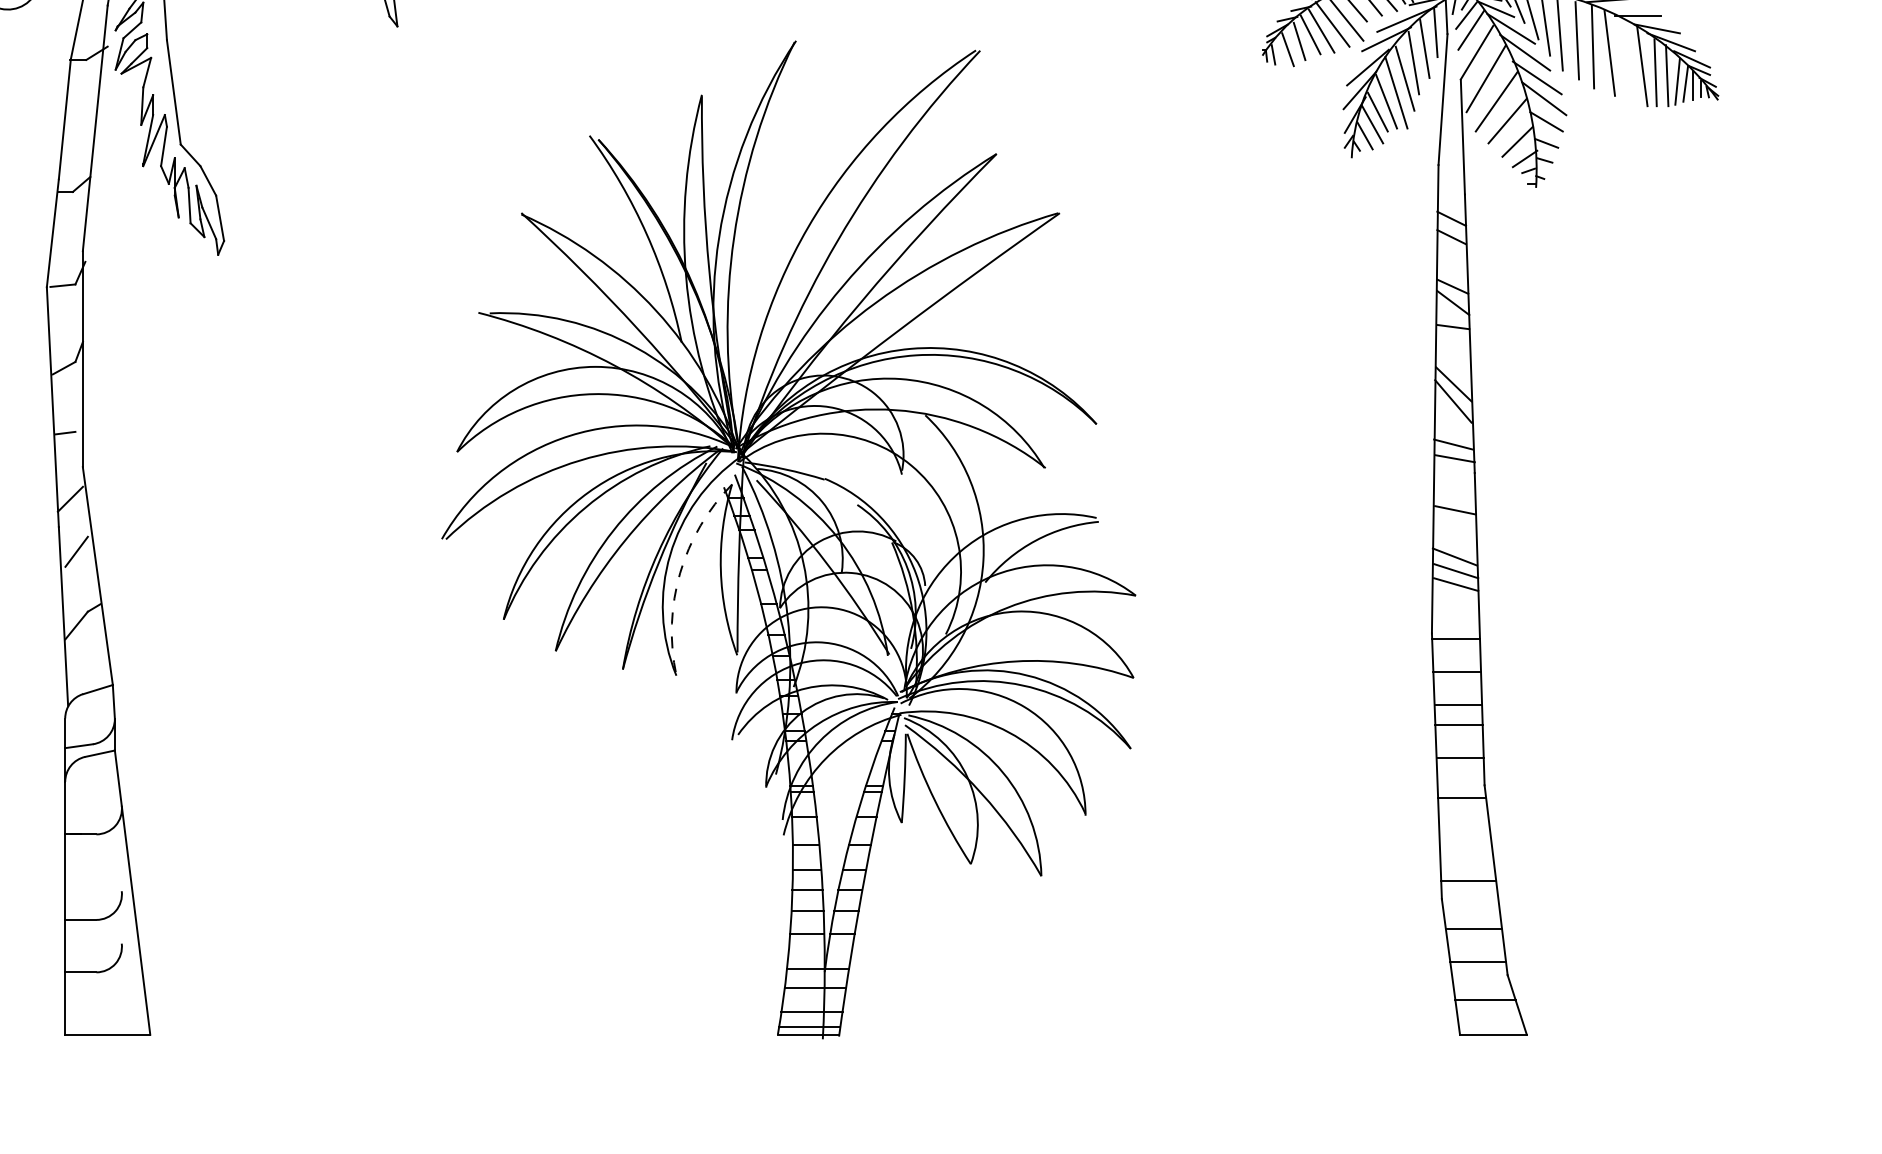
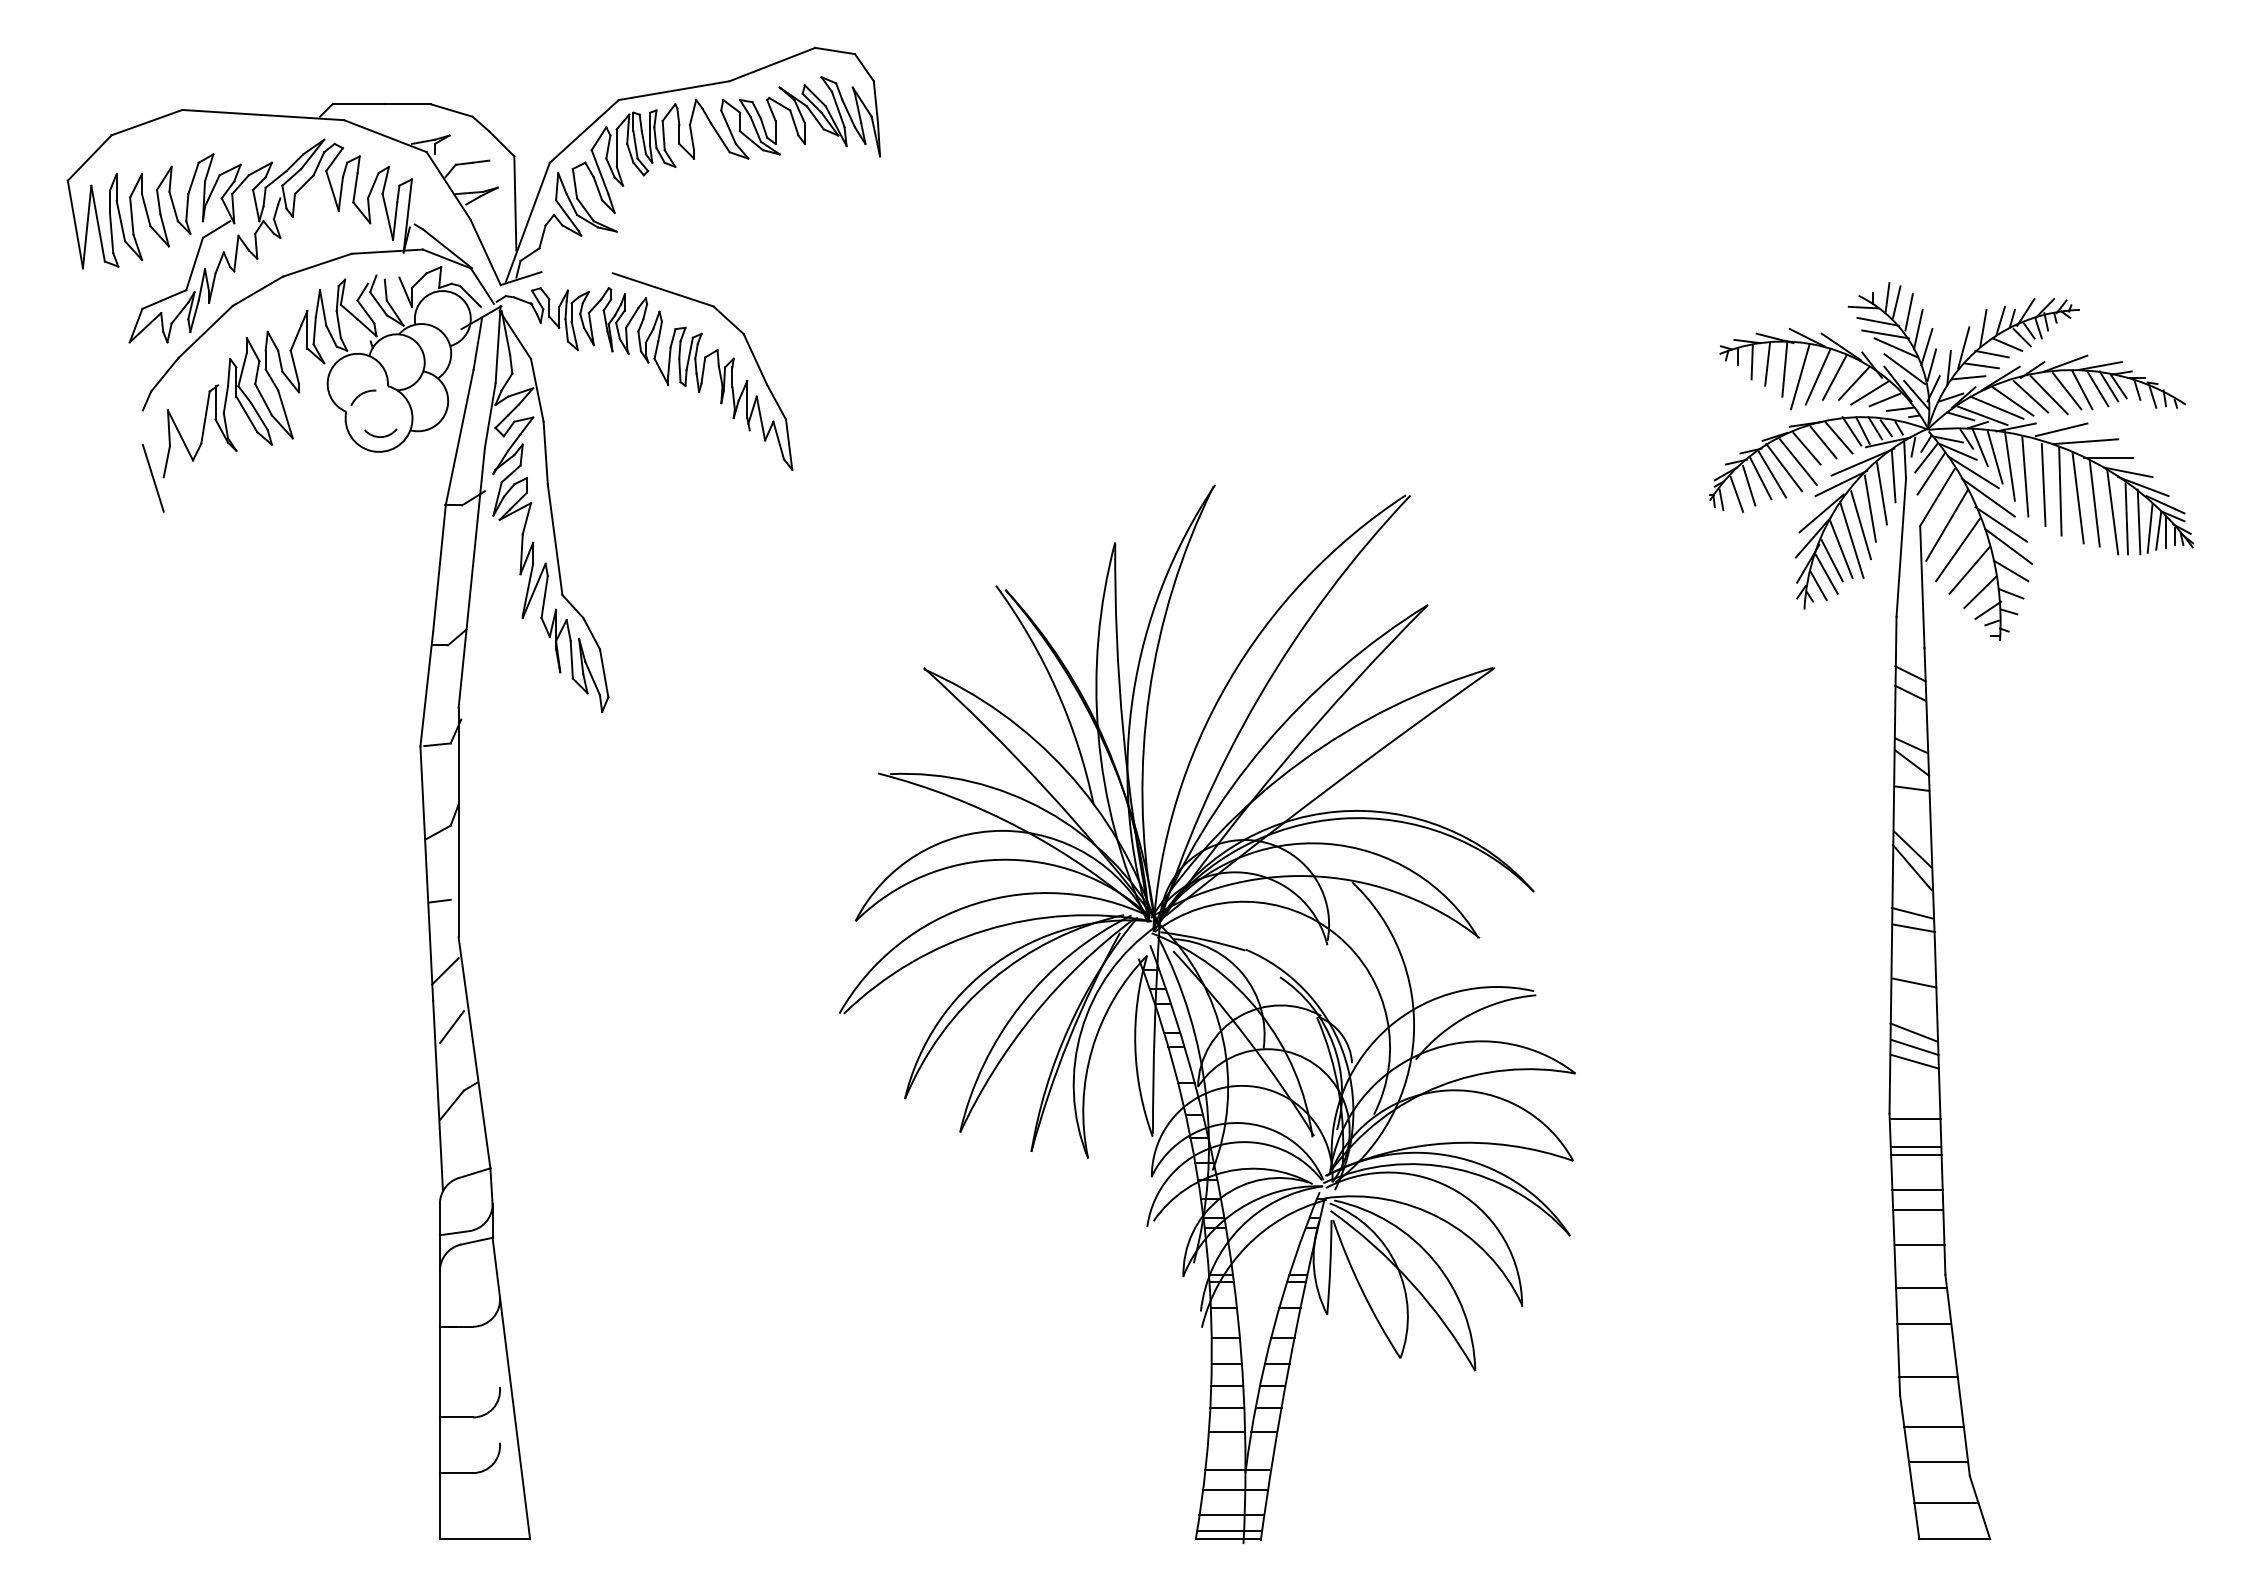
line: (1625, 58) -> (2094, 503), added
arc: (680, 573) -> (1092, 1049), dashed -> solid
line: (1456, 665) -> (1915, 1147), added
line: (1464, 831) -> (1924, 1323), added

